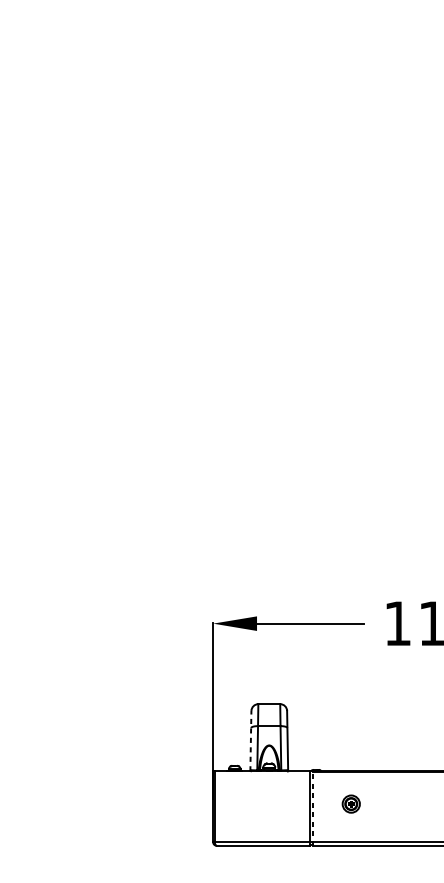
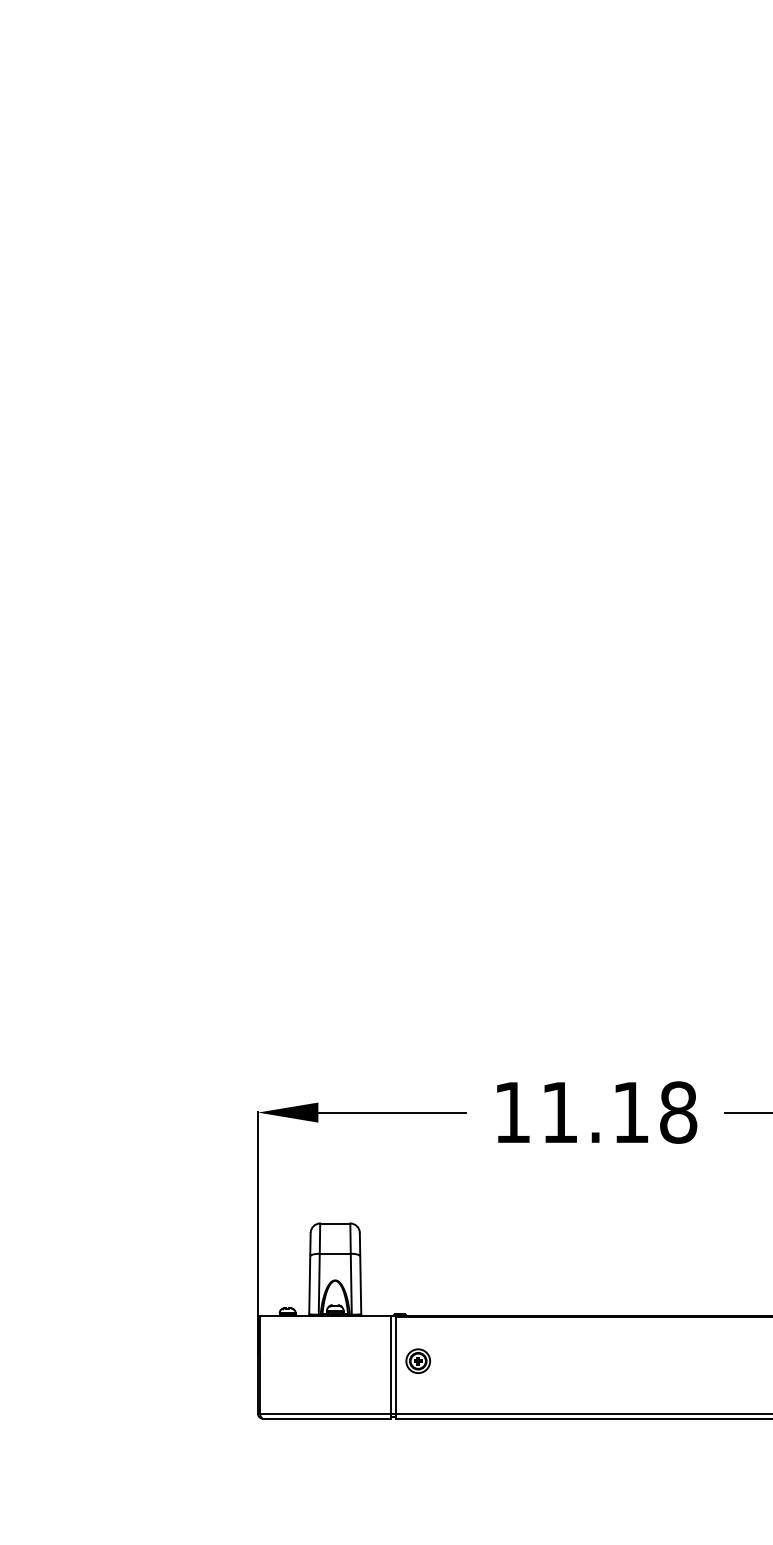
line: (250, 741) -> (309, 1274), dashed -> solid
part: (351, 803) -> (418, 1360), moved
line: (313, 807) -> (395, 1366), dashed -> solid

